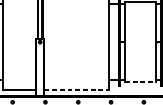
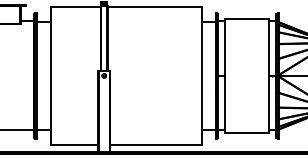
line: (140, 81) -> (247, 132), dashed -> solid
line: (76, 90) -> (156, 144), dashed -> solid

